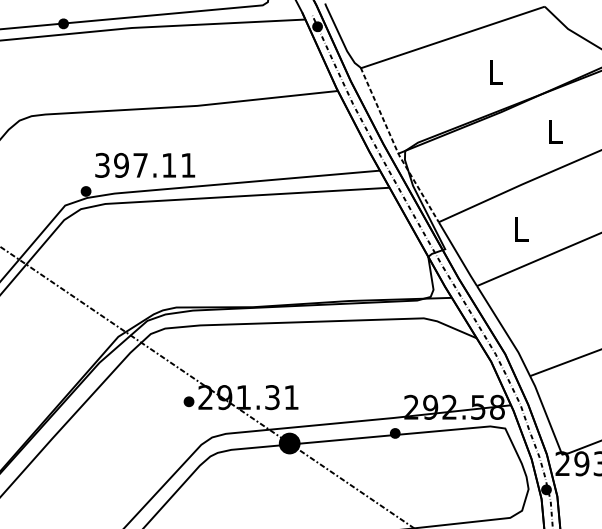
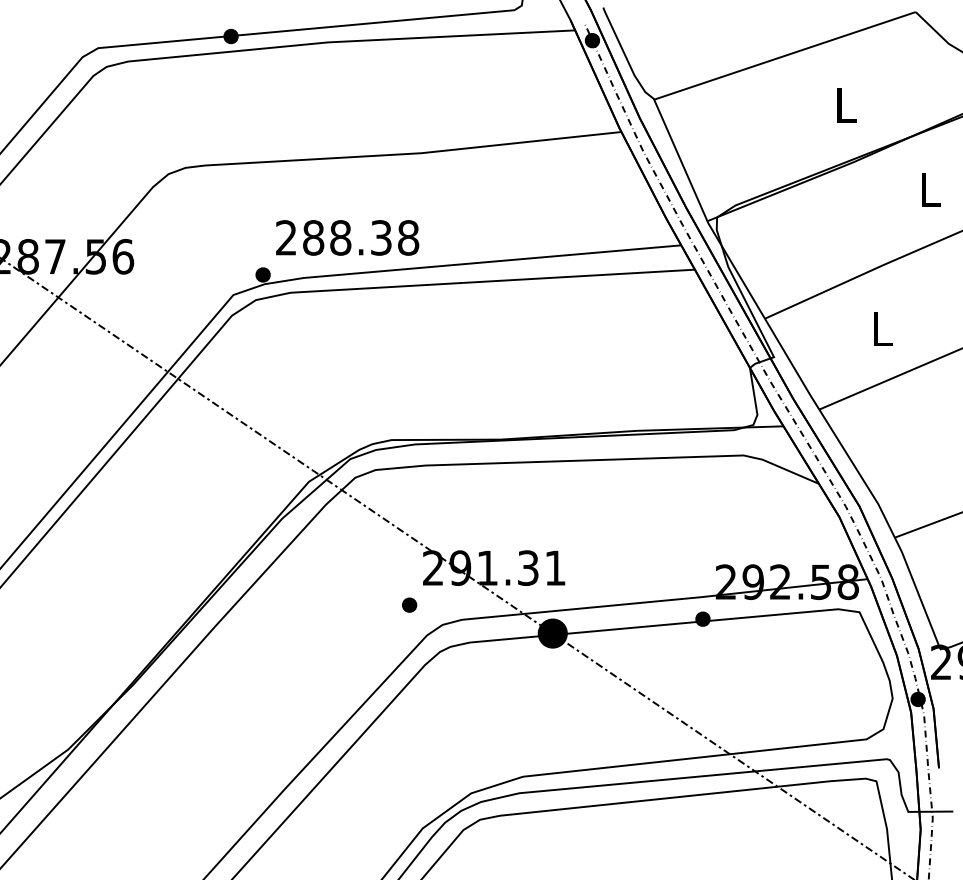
line: (395, 147) -> (703, 212), dashed -> solid
text: (145, 165) -> (347, 237), 397.11 -> 288.38
part: (188, 401) -> (409, 604), moved

